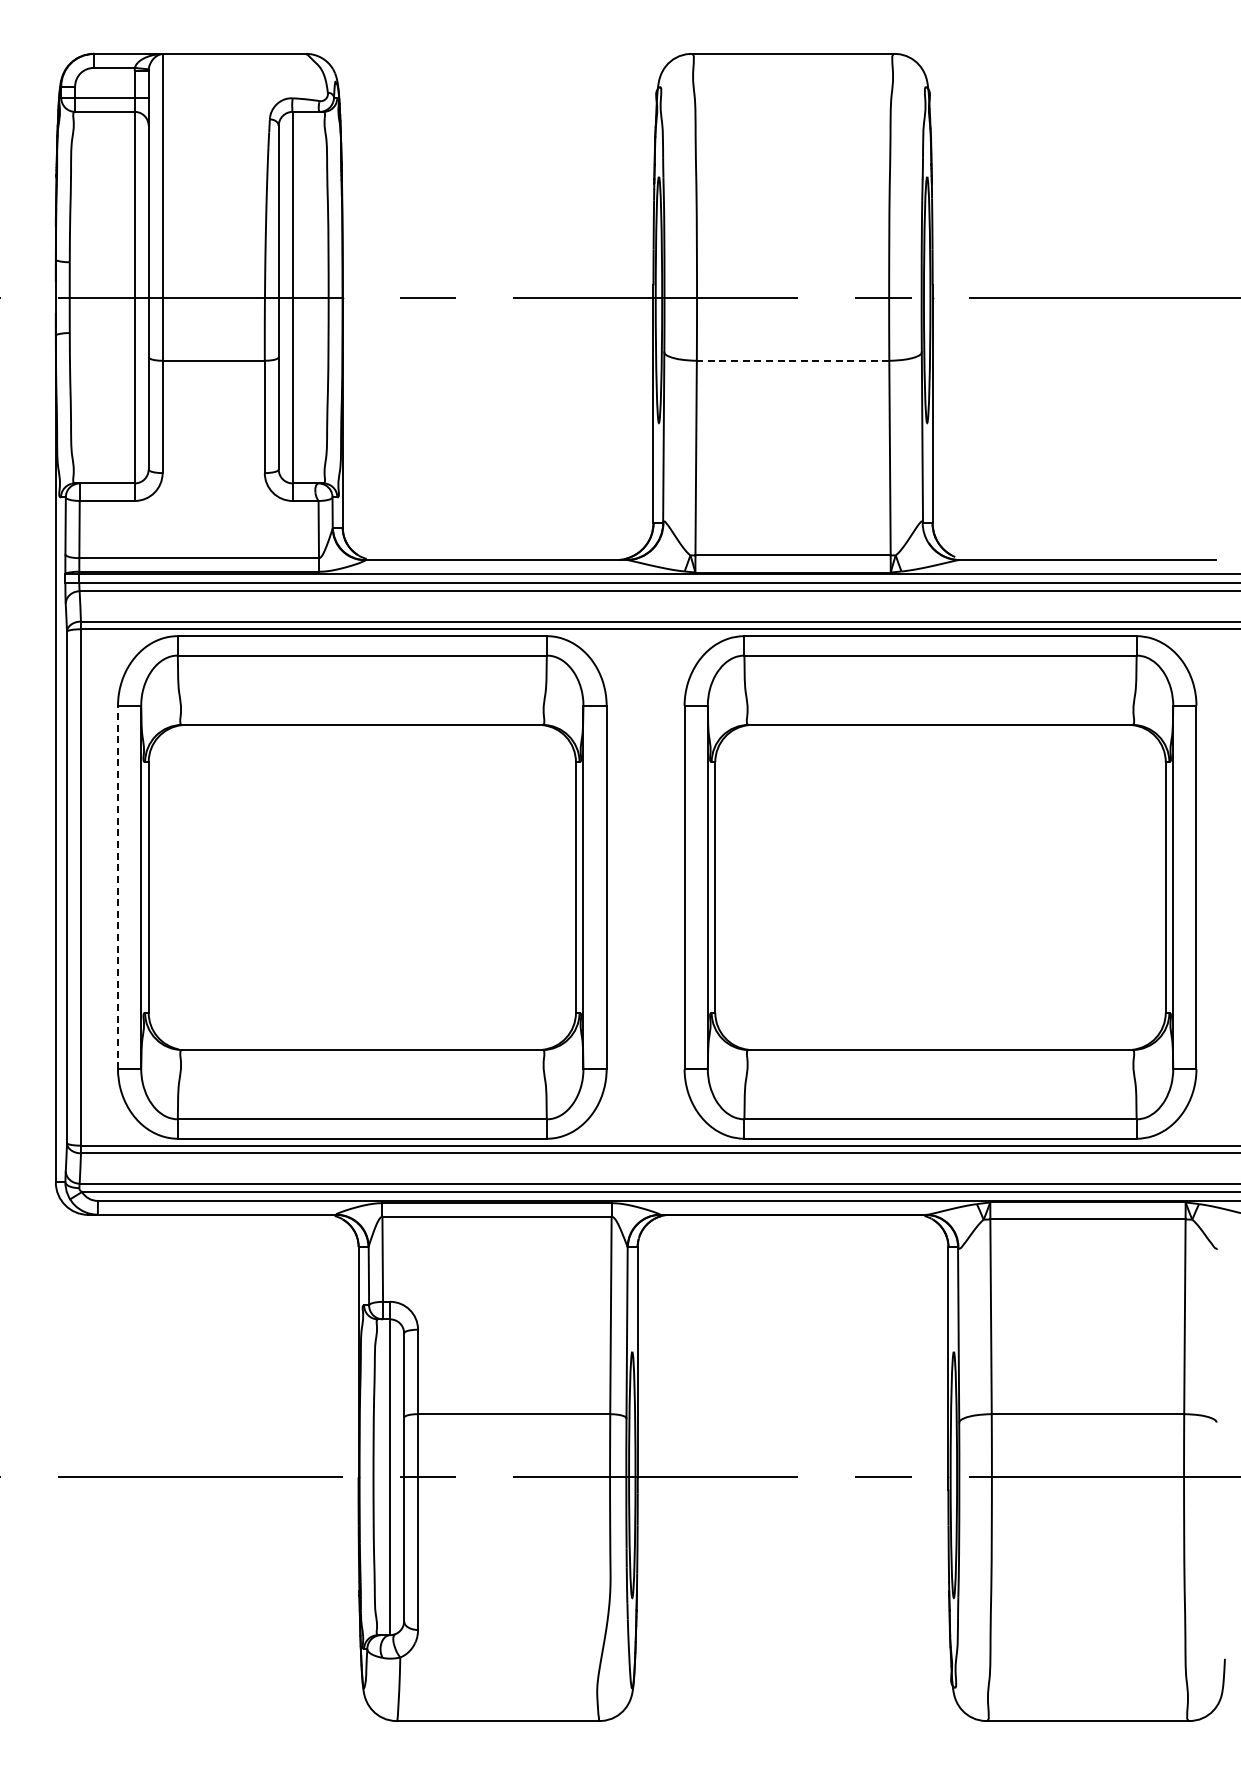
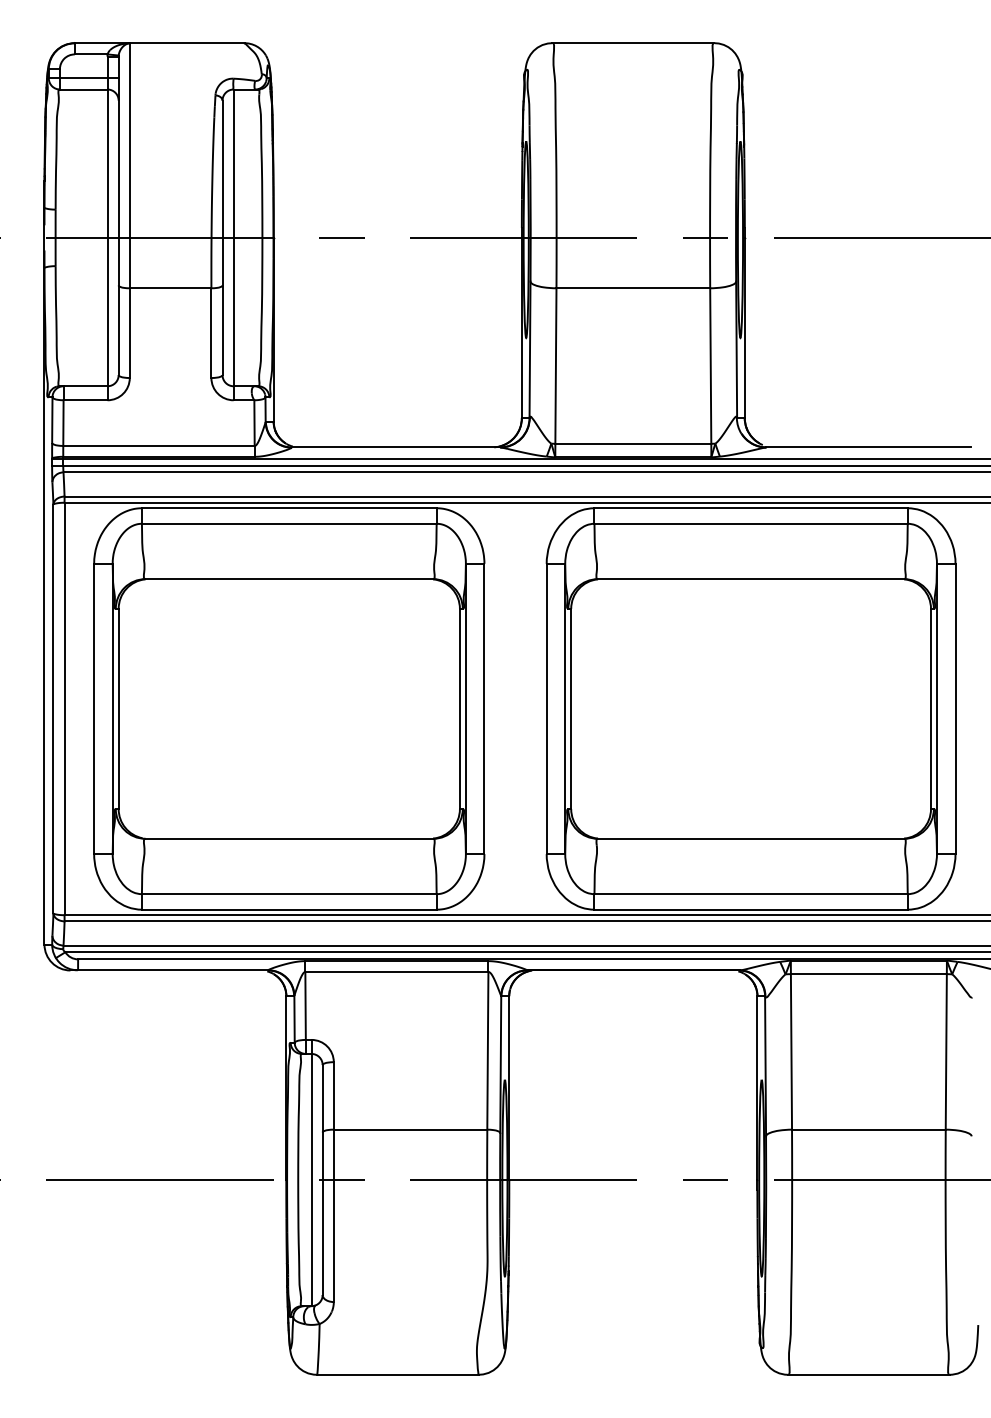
line: (792, 360) -> (632, 288), dashed -> solid
line: (118, 887) -> (94, 709), dashed -> solid

